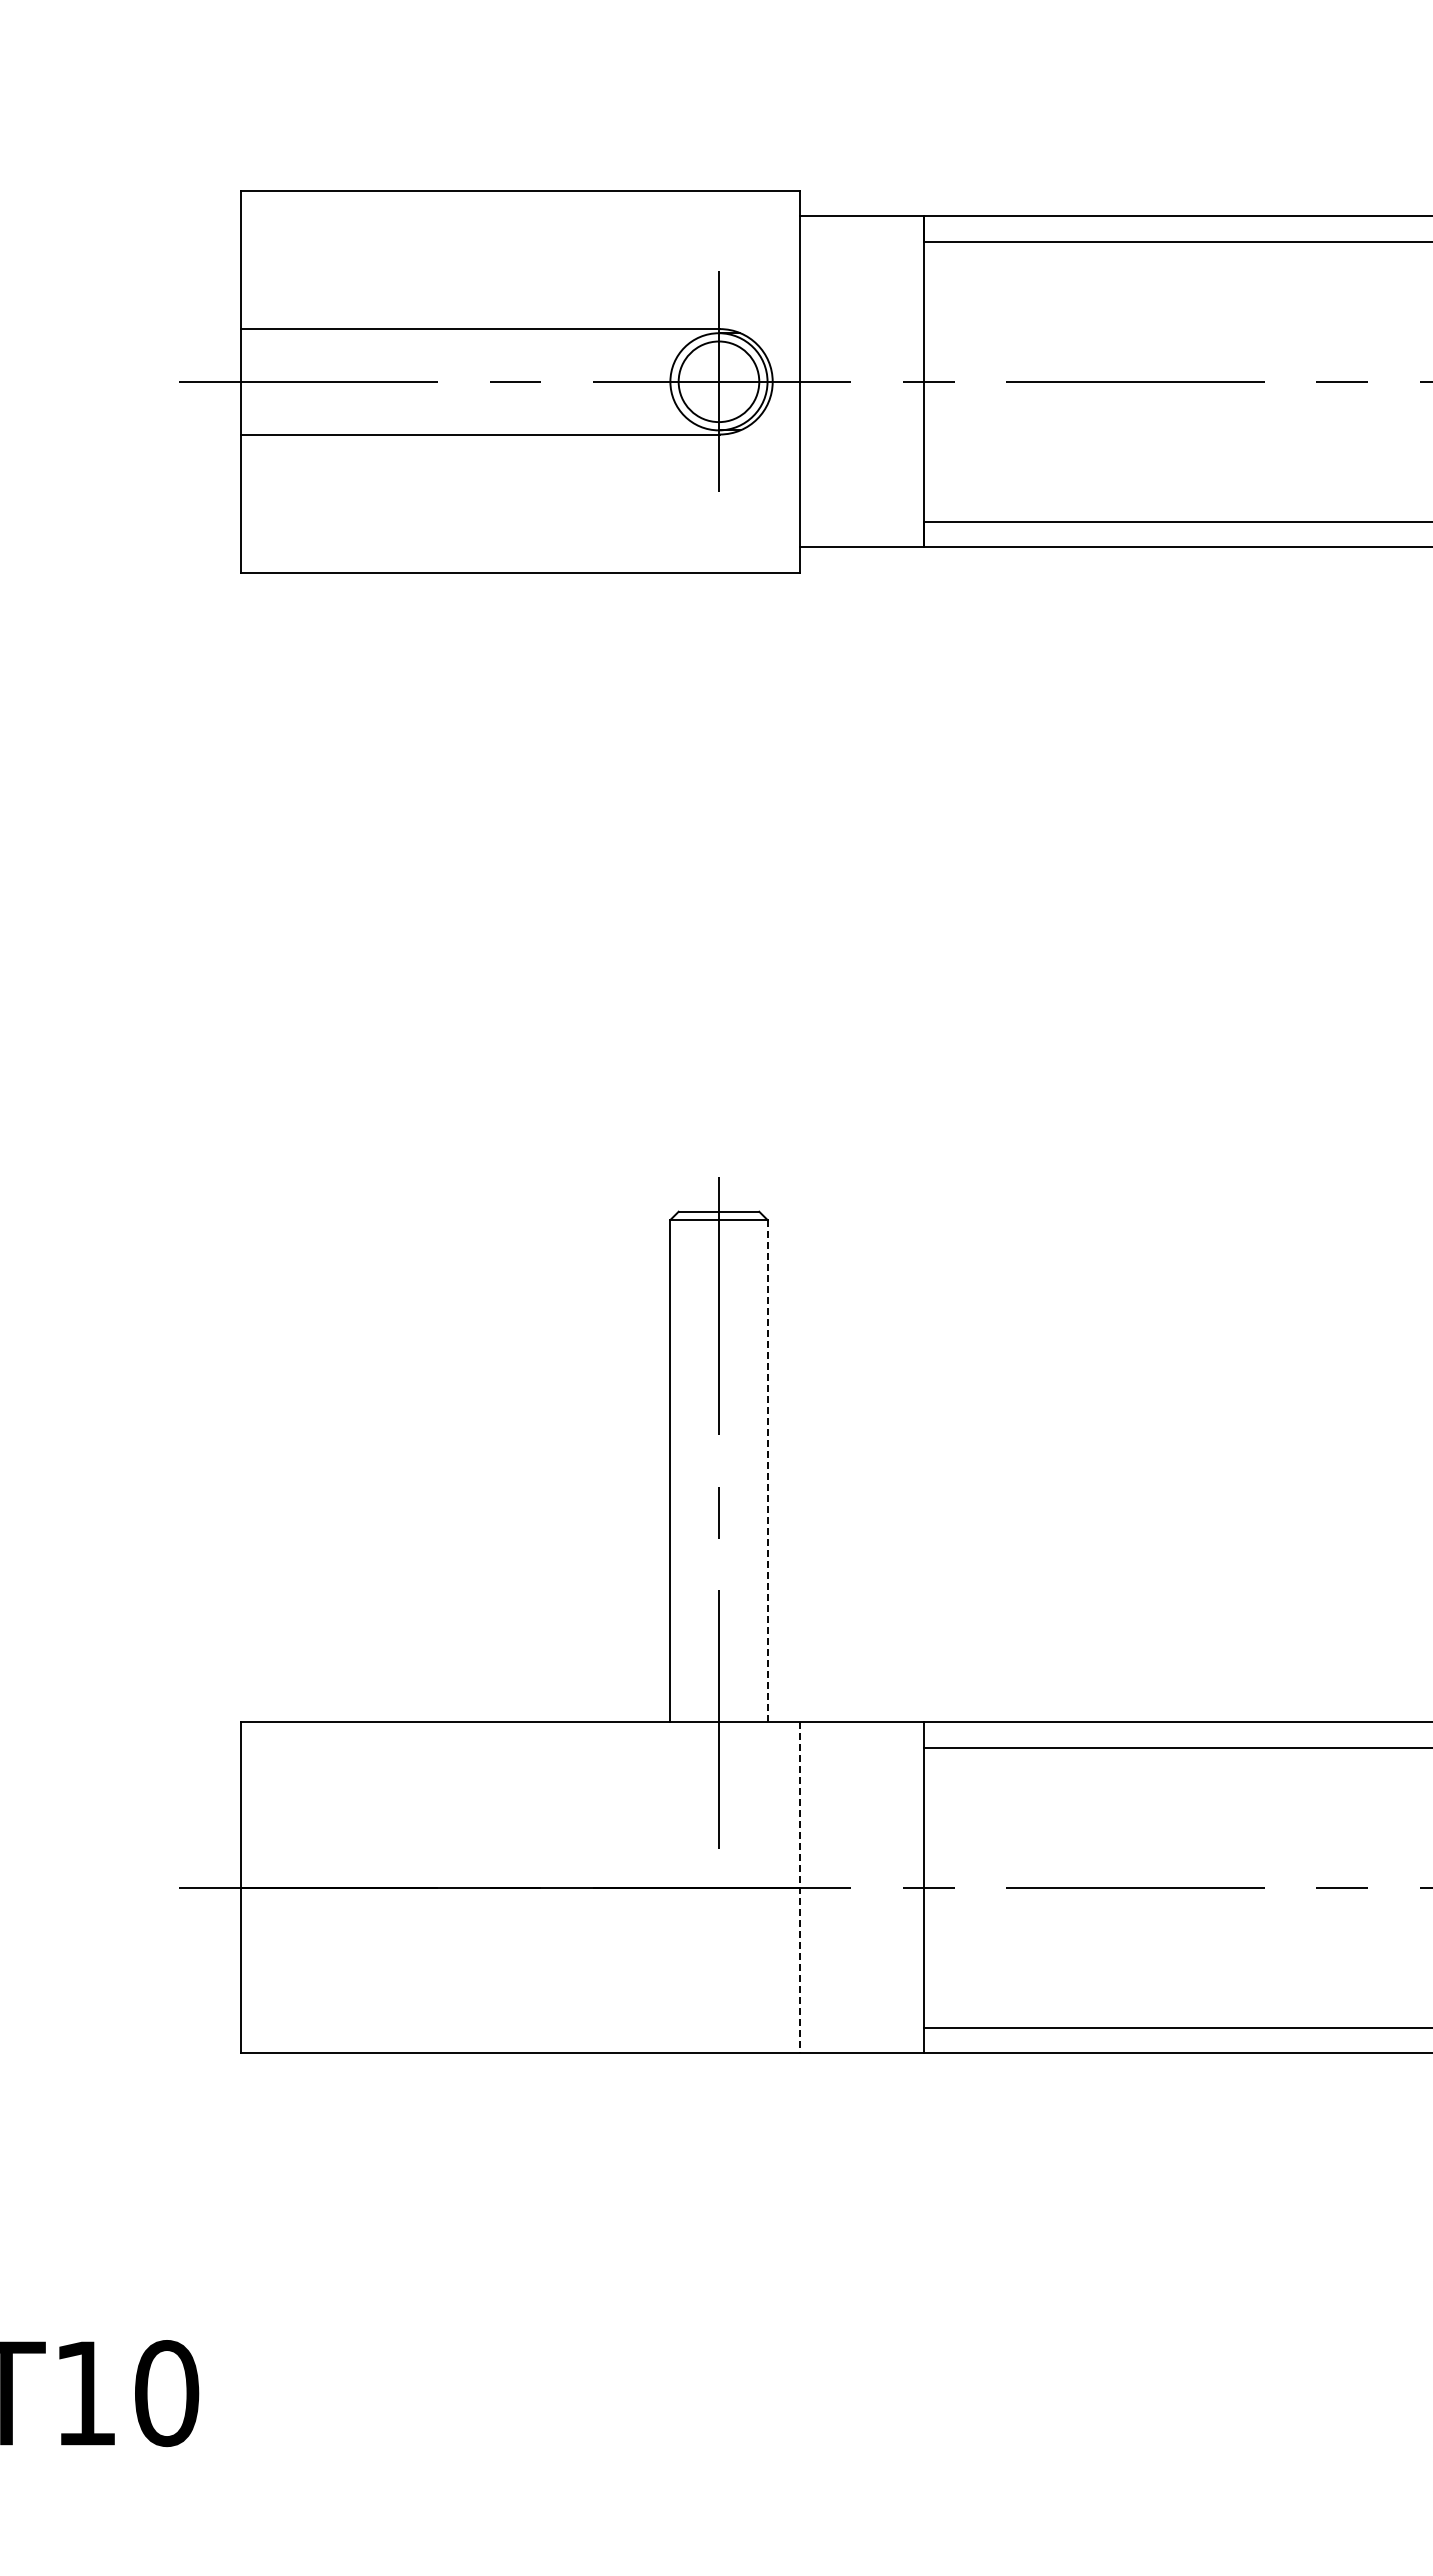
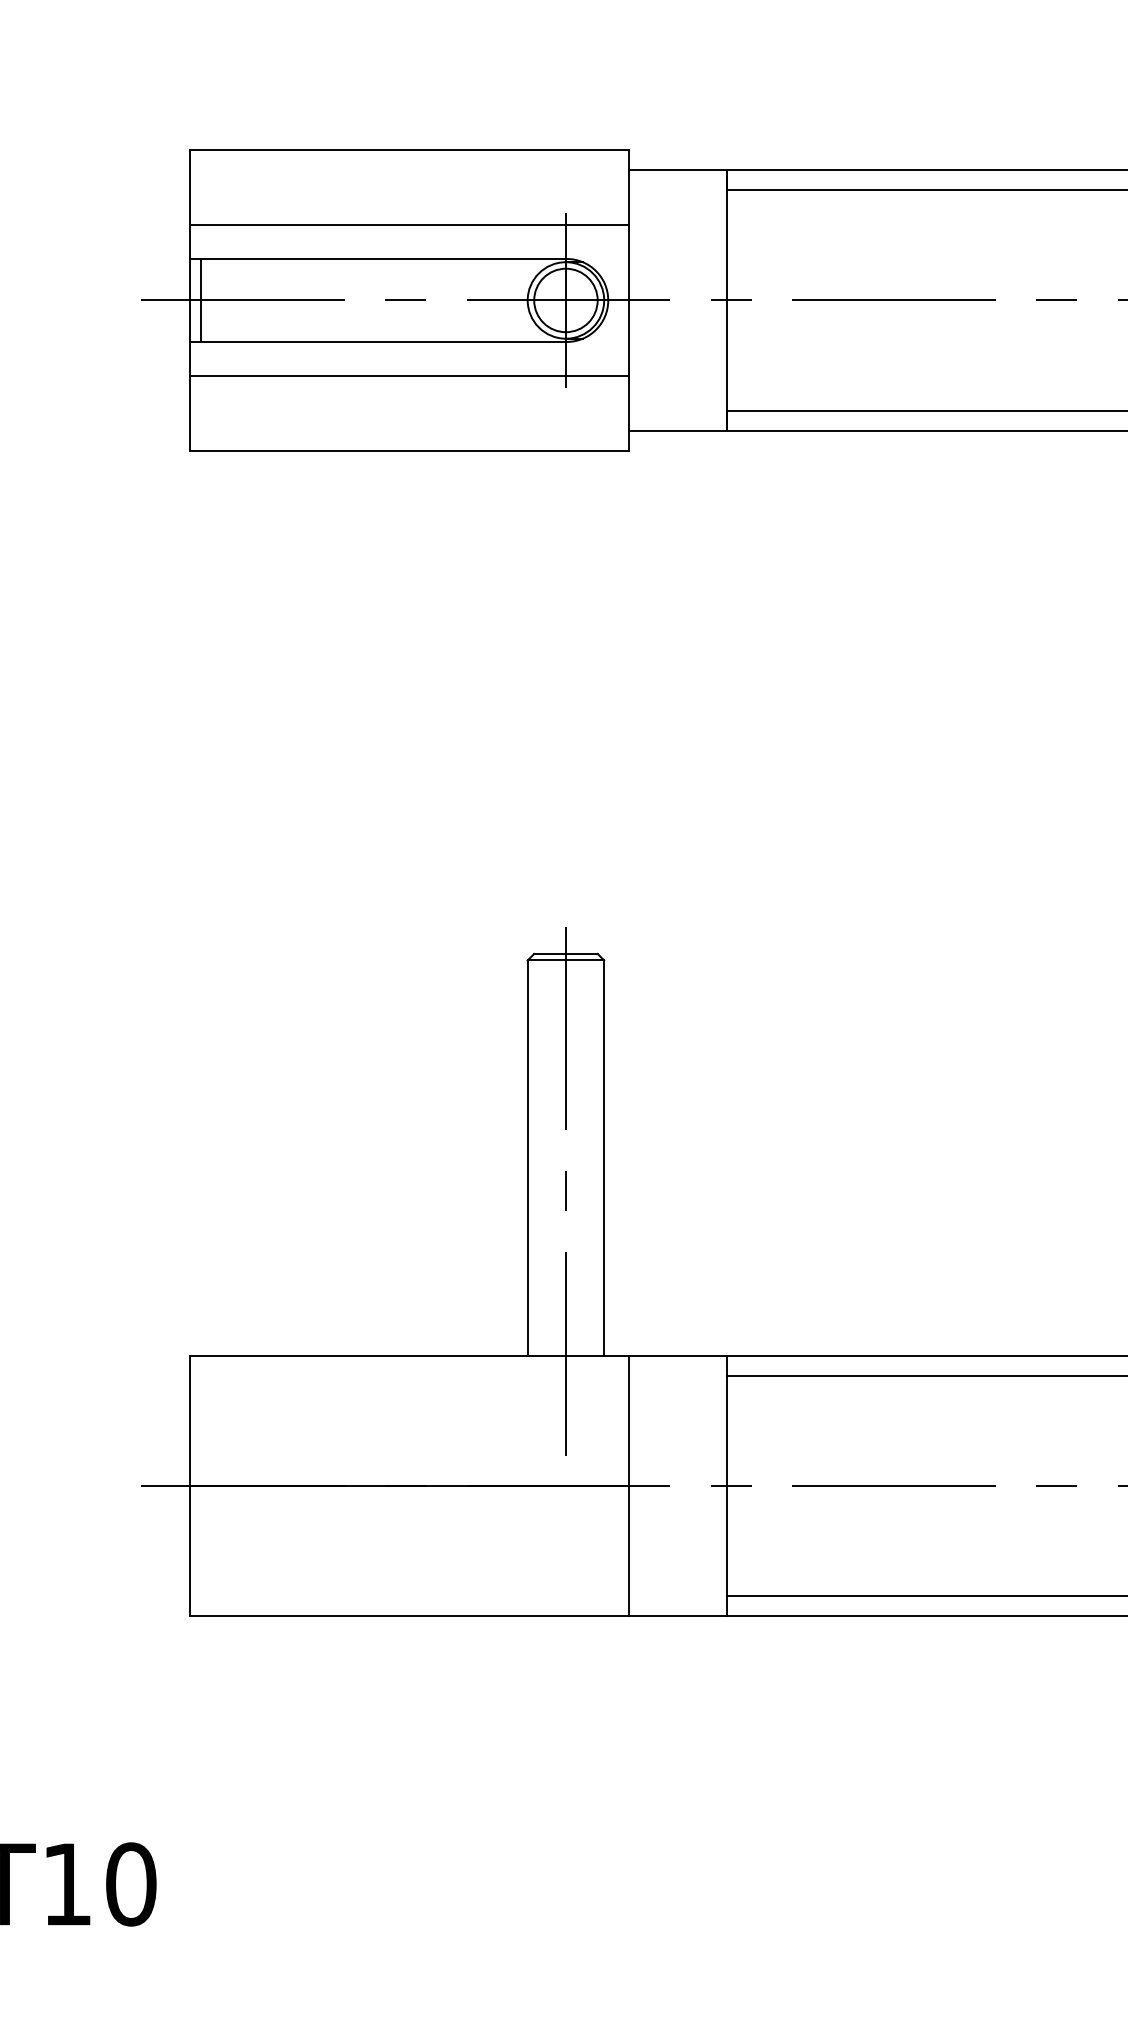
line: (520, 286) -> (409, 225), added
line: (255, 381) -> (201, 300), added
line: (520, 477) -> (409, 375), added
line: (767, 1471) -> (604, 1158), dashed -> solid
line: (799, 1888) -> (629, 1486), dashed -> solid

